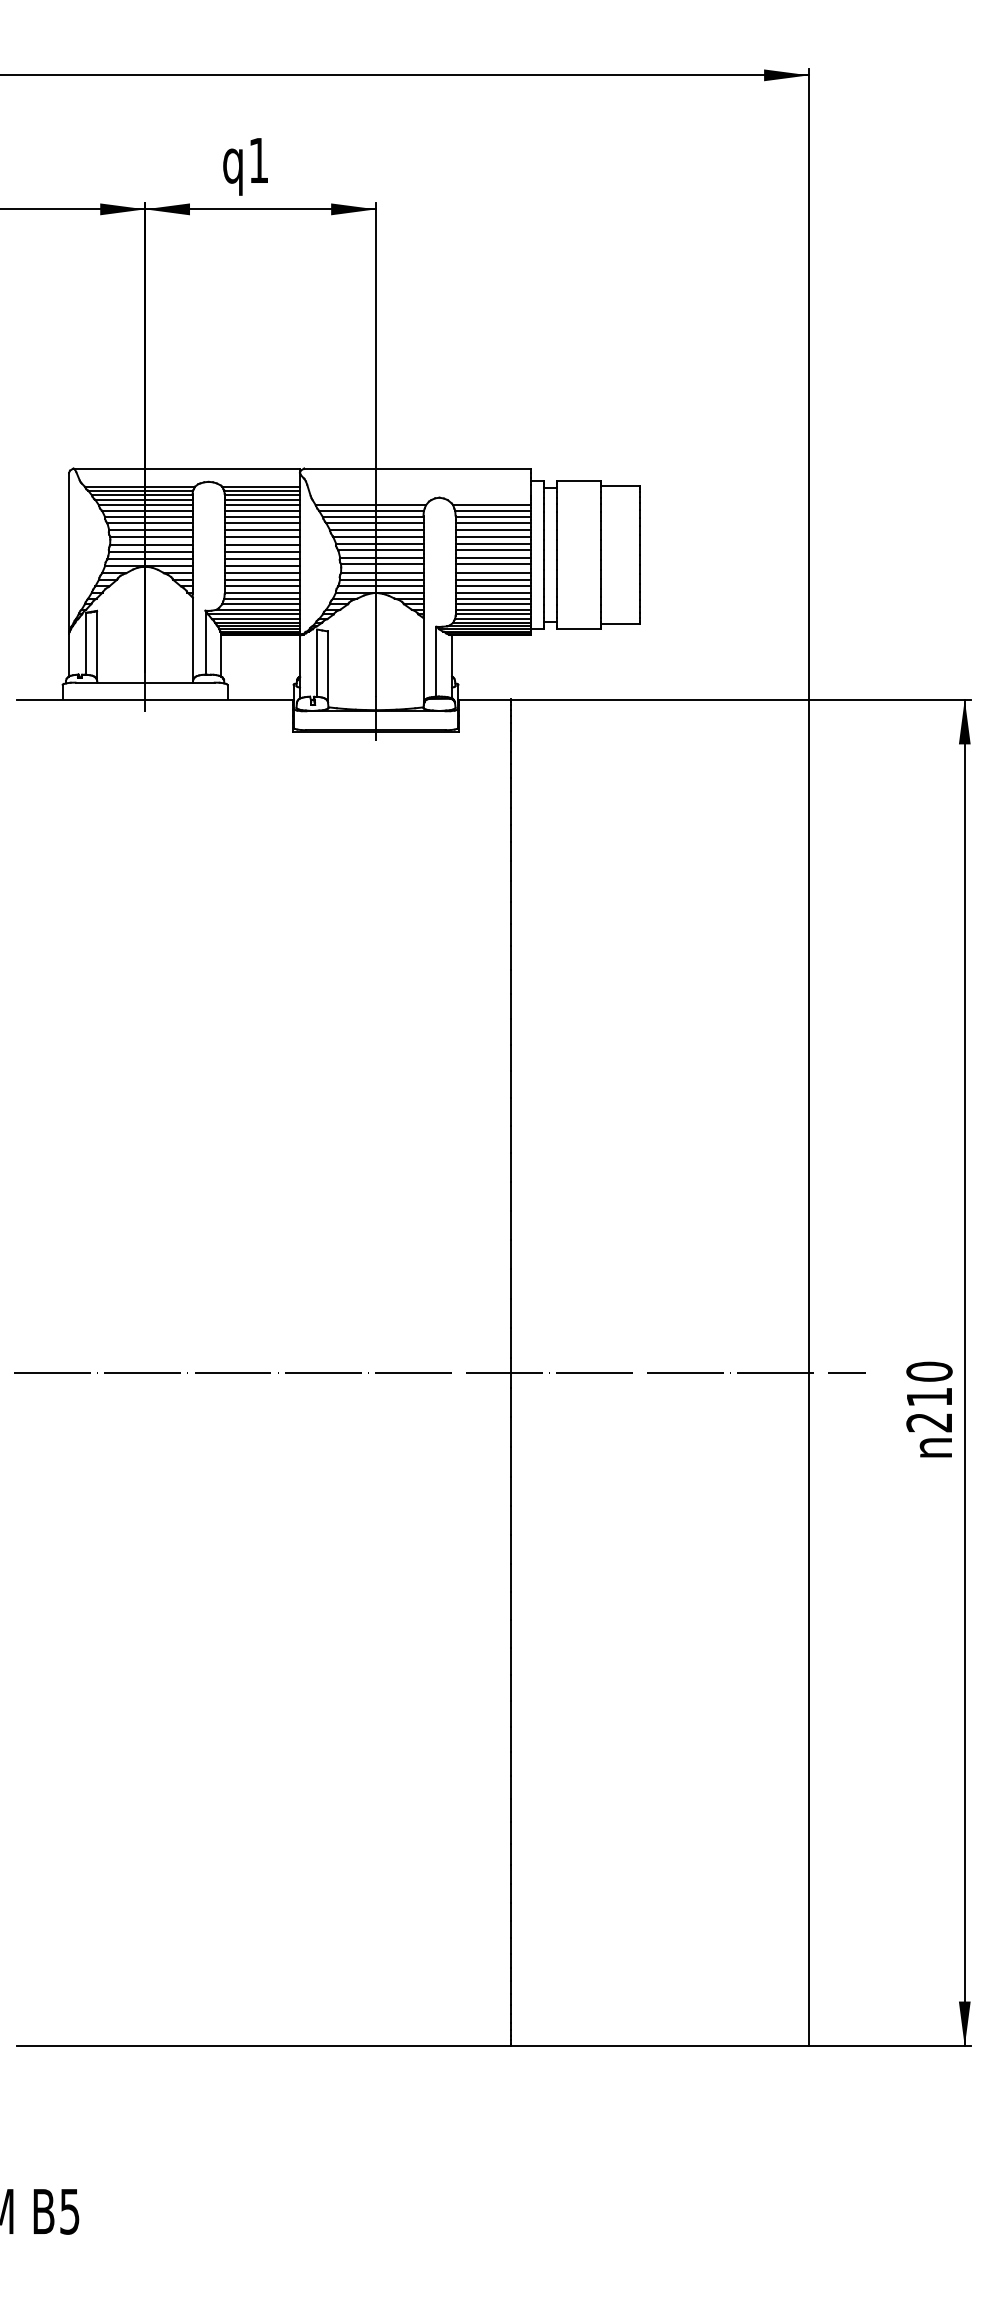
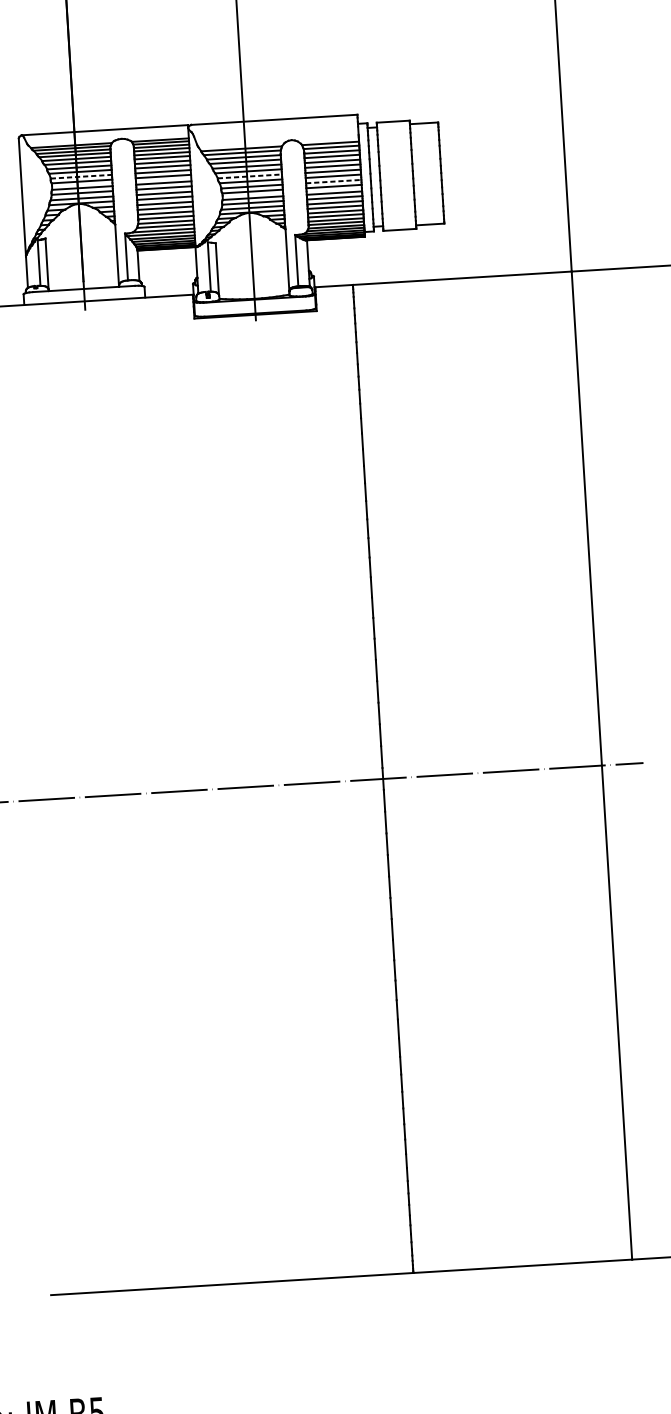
line: (150, 529) -> (81, 176), solid -> dashed
line: (379, 543) -> (249, 176), solid -> dashed
line: (493, 557) -> (333, 181), solid -> dashed

